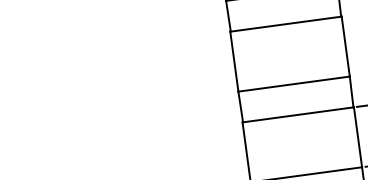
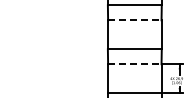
line: (285, 24) -> (134, 20), solid -> dashed
line: (297, 115) -> (134, 64), solid -> dashed

